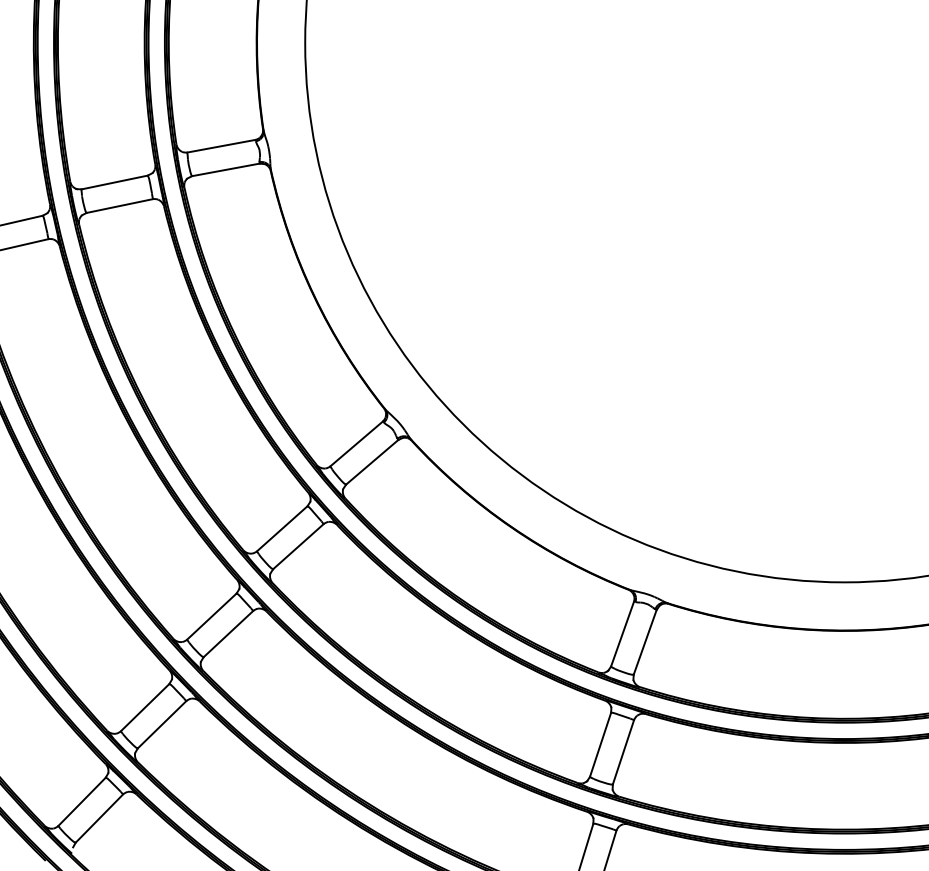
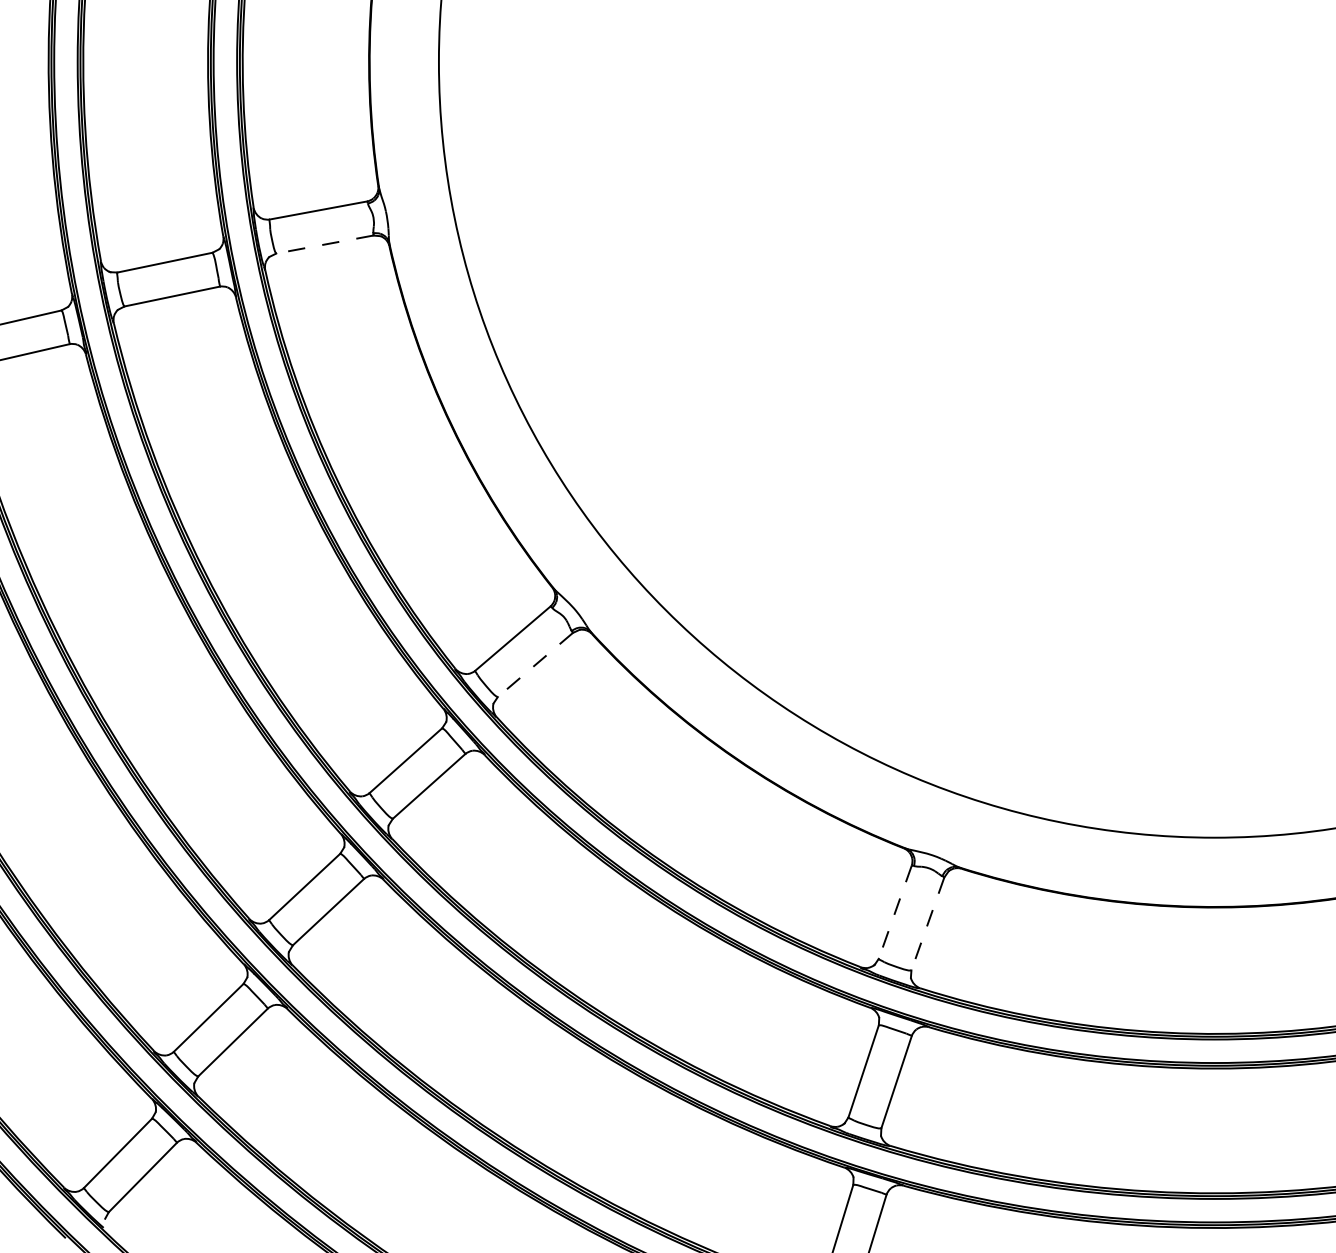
line: (225, 170) -> (324, 245), solid -> dashed
line: (371, 462) -> (534, 665), solid -> dashed
line: (622, 634) -> (895, 912), solid -> dashed
line: (645, 642) -> (928, 924), solid -> dashed

